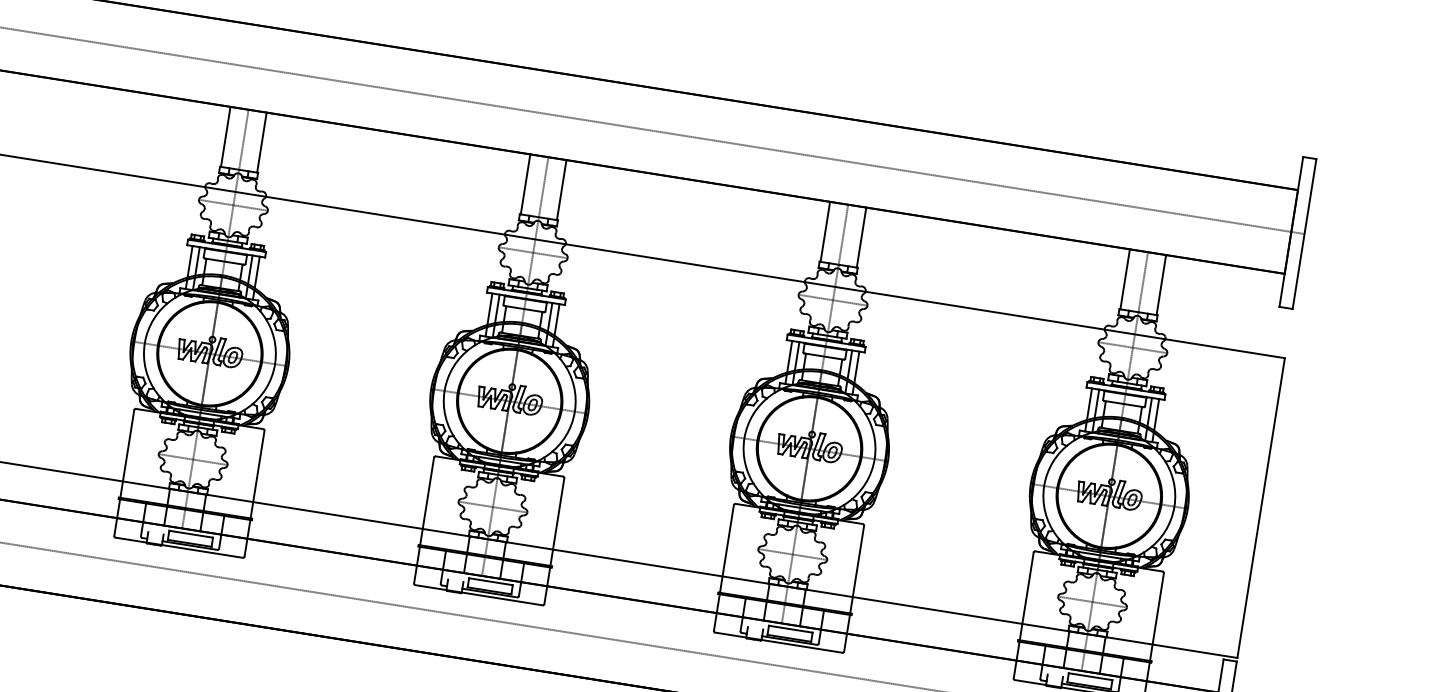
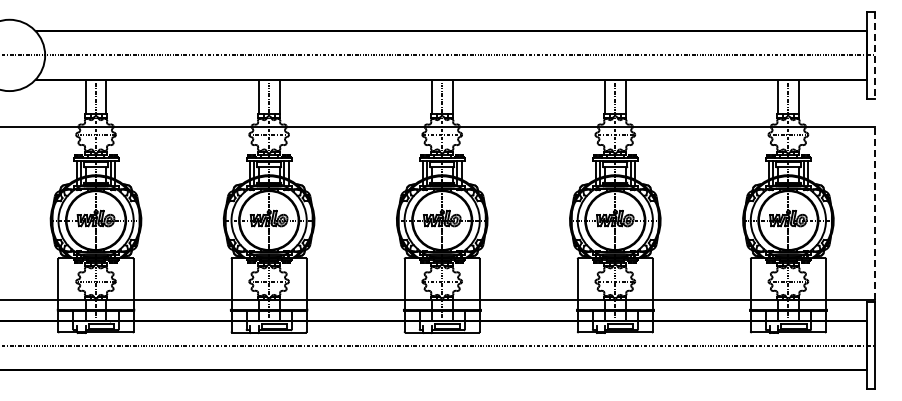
line: (1303, 234) -> (874, 55), solid -> dashed
line: (1260, 507) -> (874, 213), solid -> dashed

